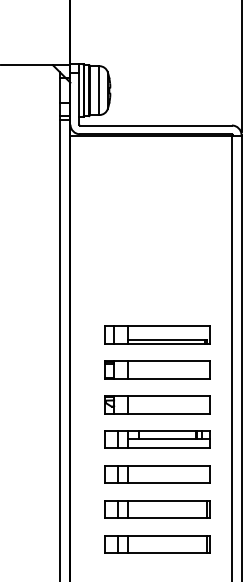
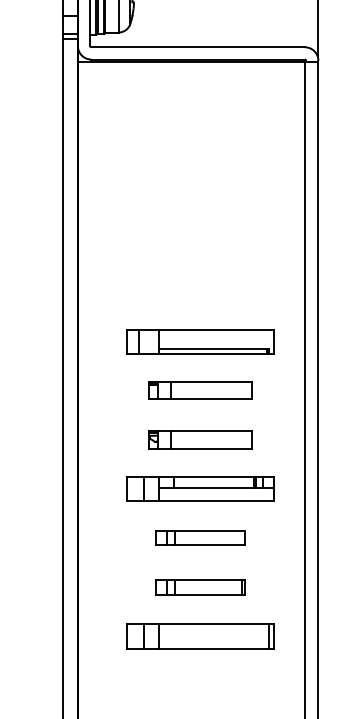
part: (157, 369) -> (200, 390), size x0.7
part: (157, 404) -> (200, 439), size x0.7
part: (157, 474) -> (200, 537), size x0.6
part: (157, 509) -> (200, 587), size x0.6

